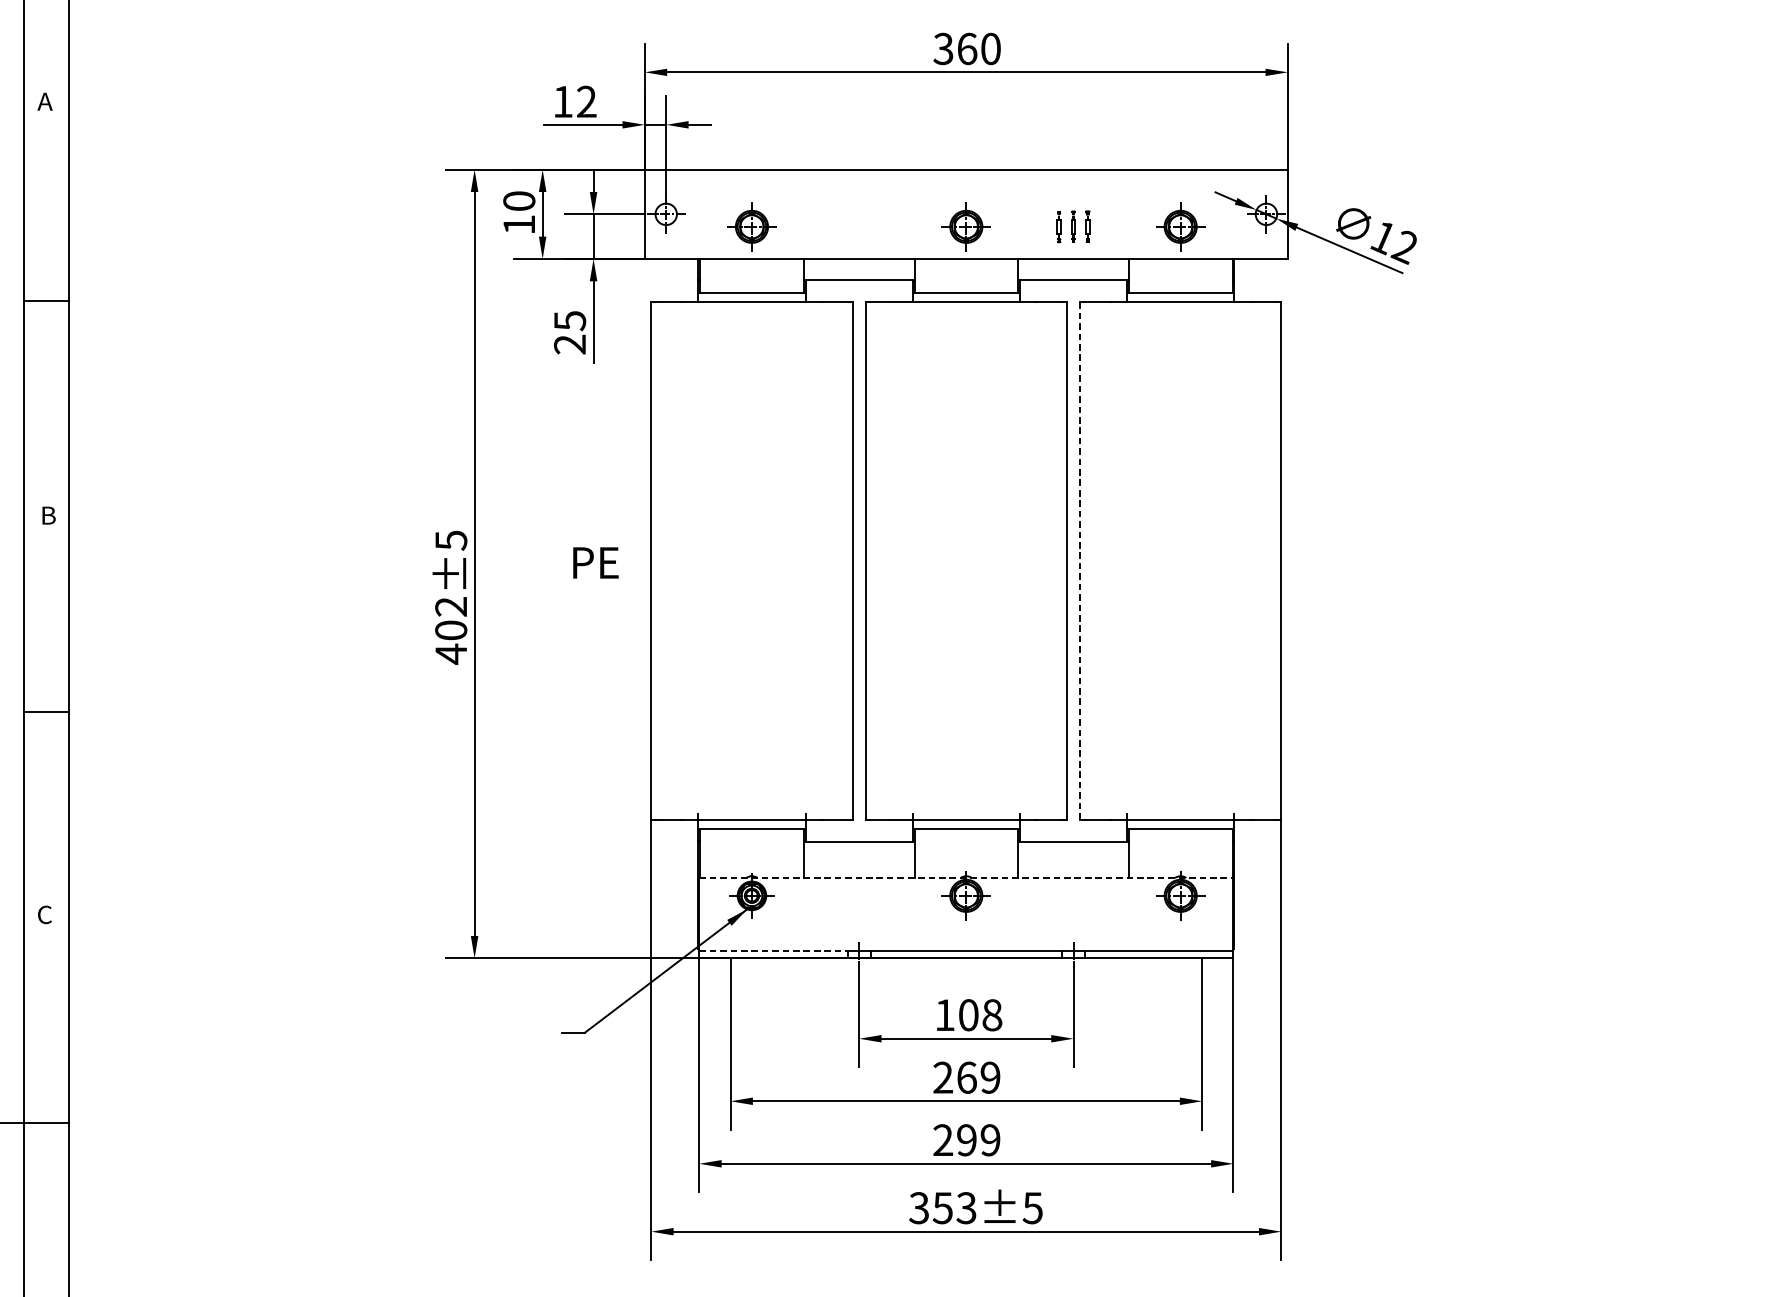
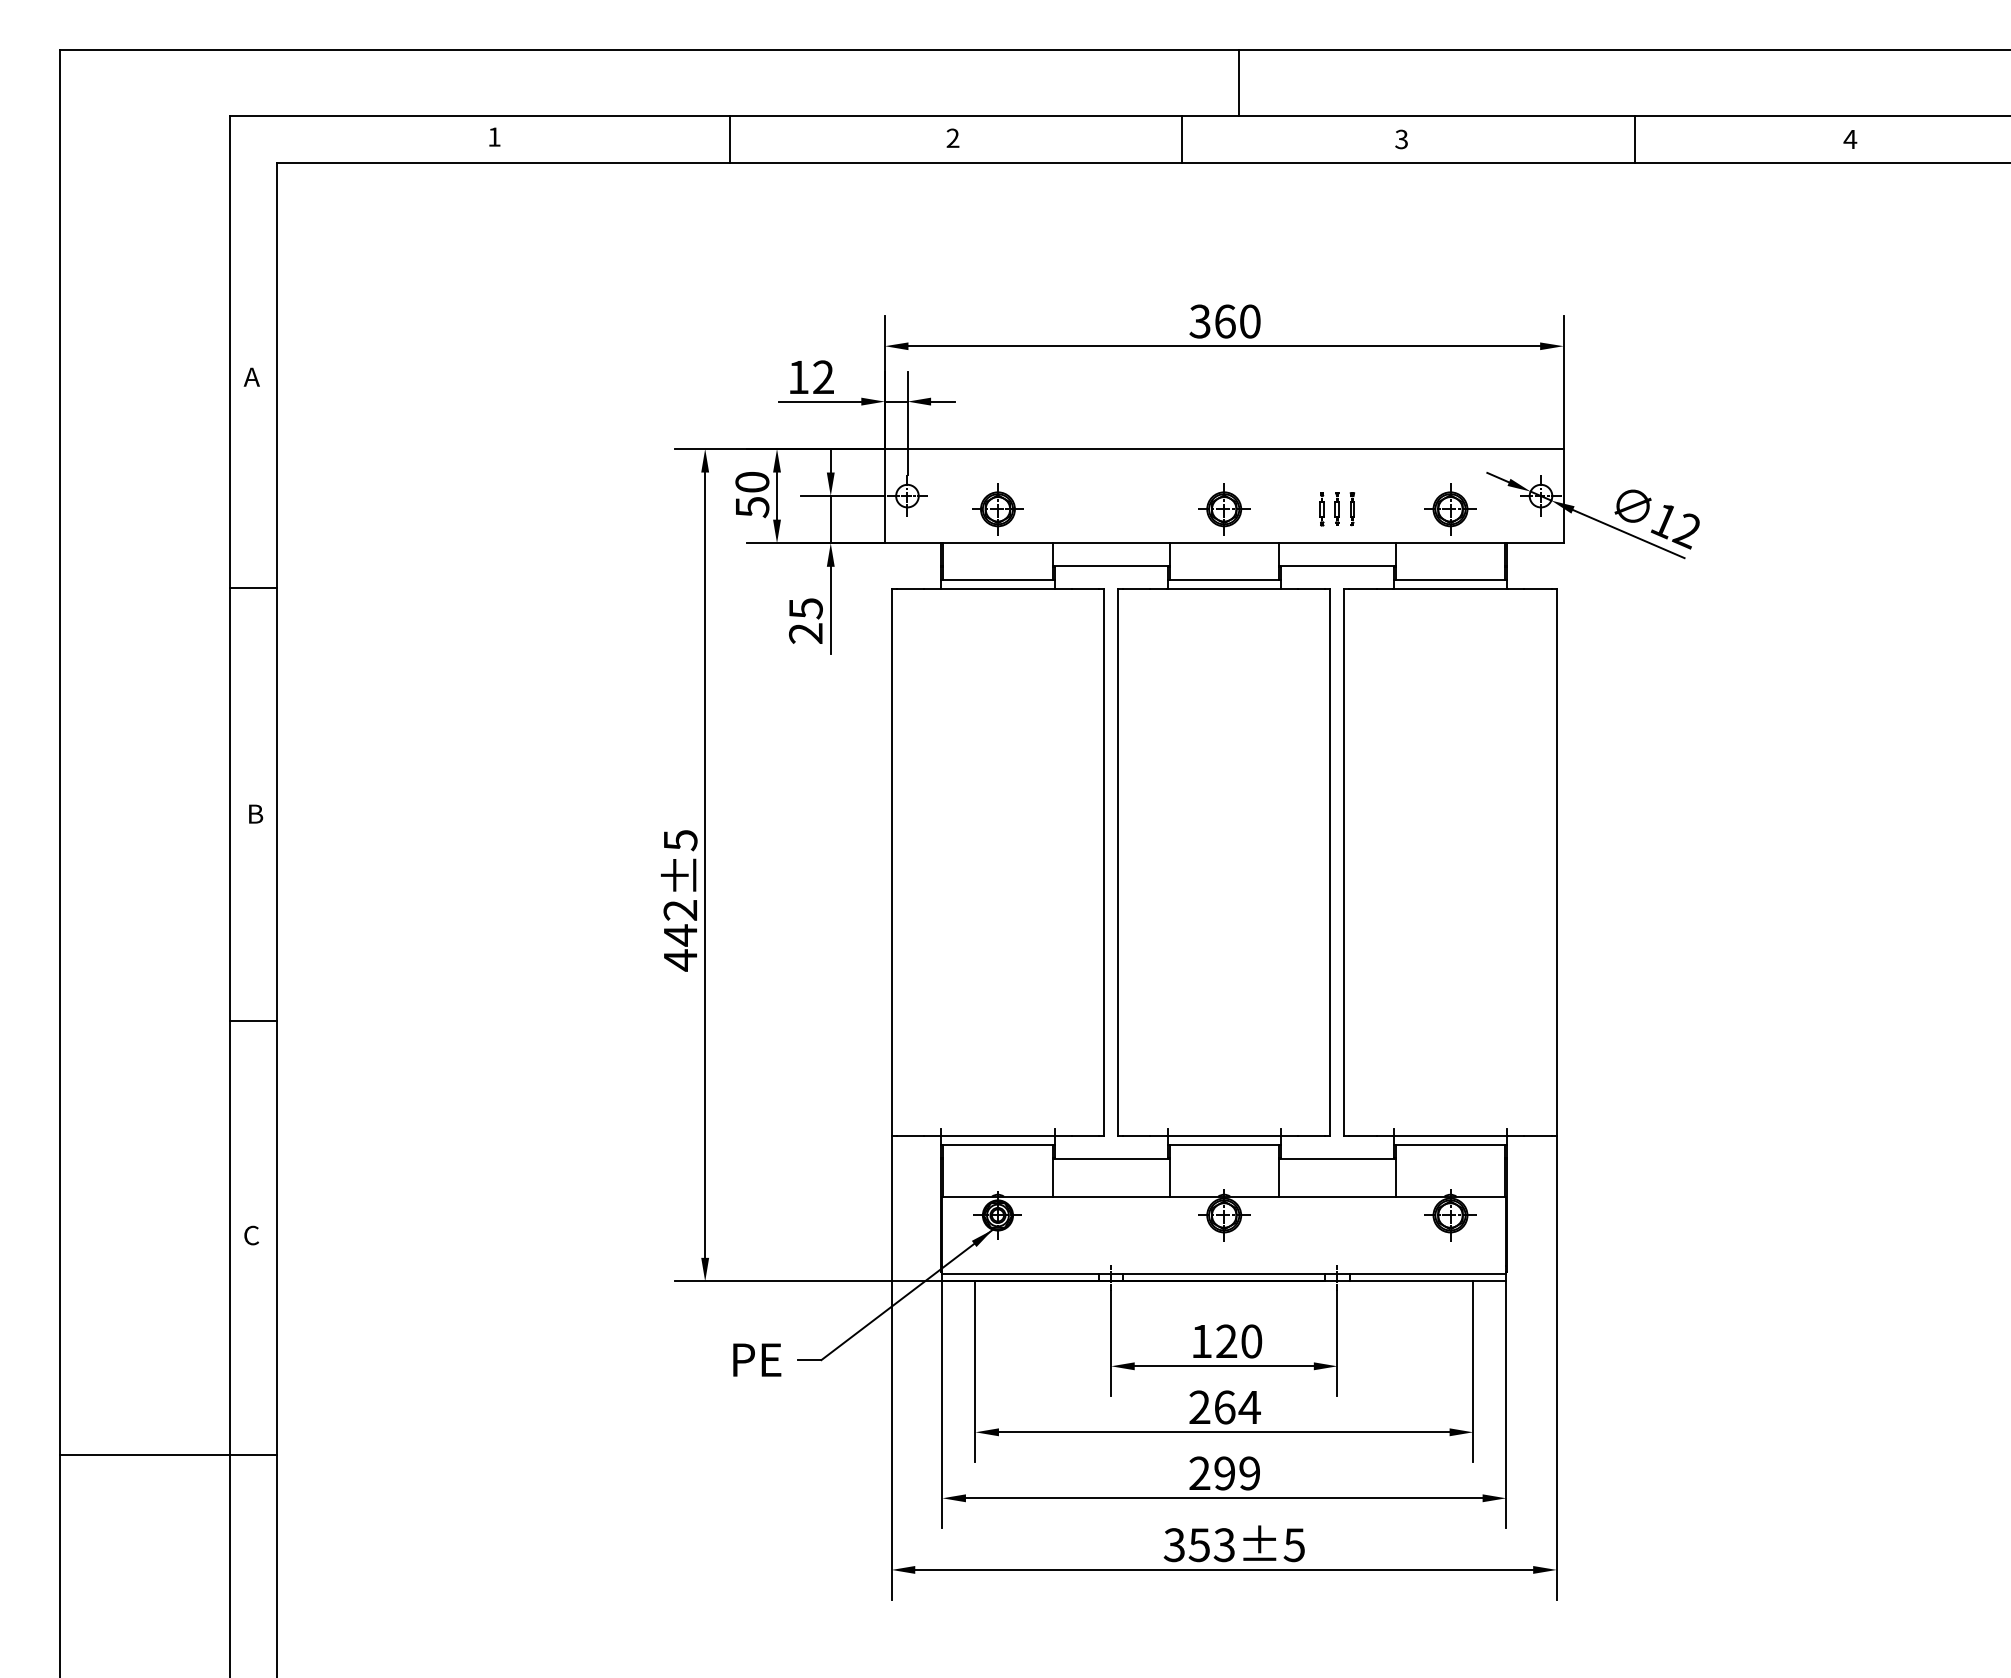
text: (519, 225) -> (752, 507), 10 -> 50
line: (1080, 561) -> (1344, 862), dashed -> solid
text: (596, 562) -> (757, 1359), moved
text: (451, 630) -> (680, 935), 402±5 -> 442±5
line: (966, 877) -> (1224, 1196), dashed -> solid
line: (774, 950) -> (1021, 1273), dashed -> solid
text: (980, 1015) -> (1239, 1341), 108 -> 120
text: (990, 1077) -> (1249, 1407), 269 -> 264

